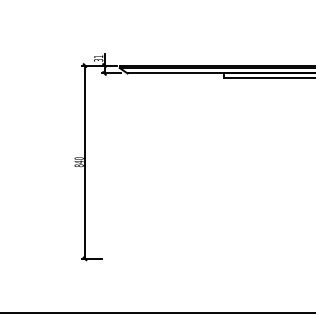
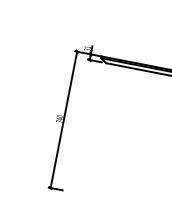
text: (78, 165) -> (58, 121), 840 -> 740

